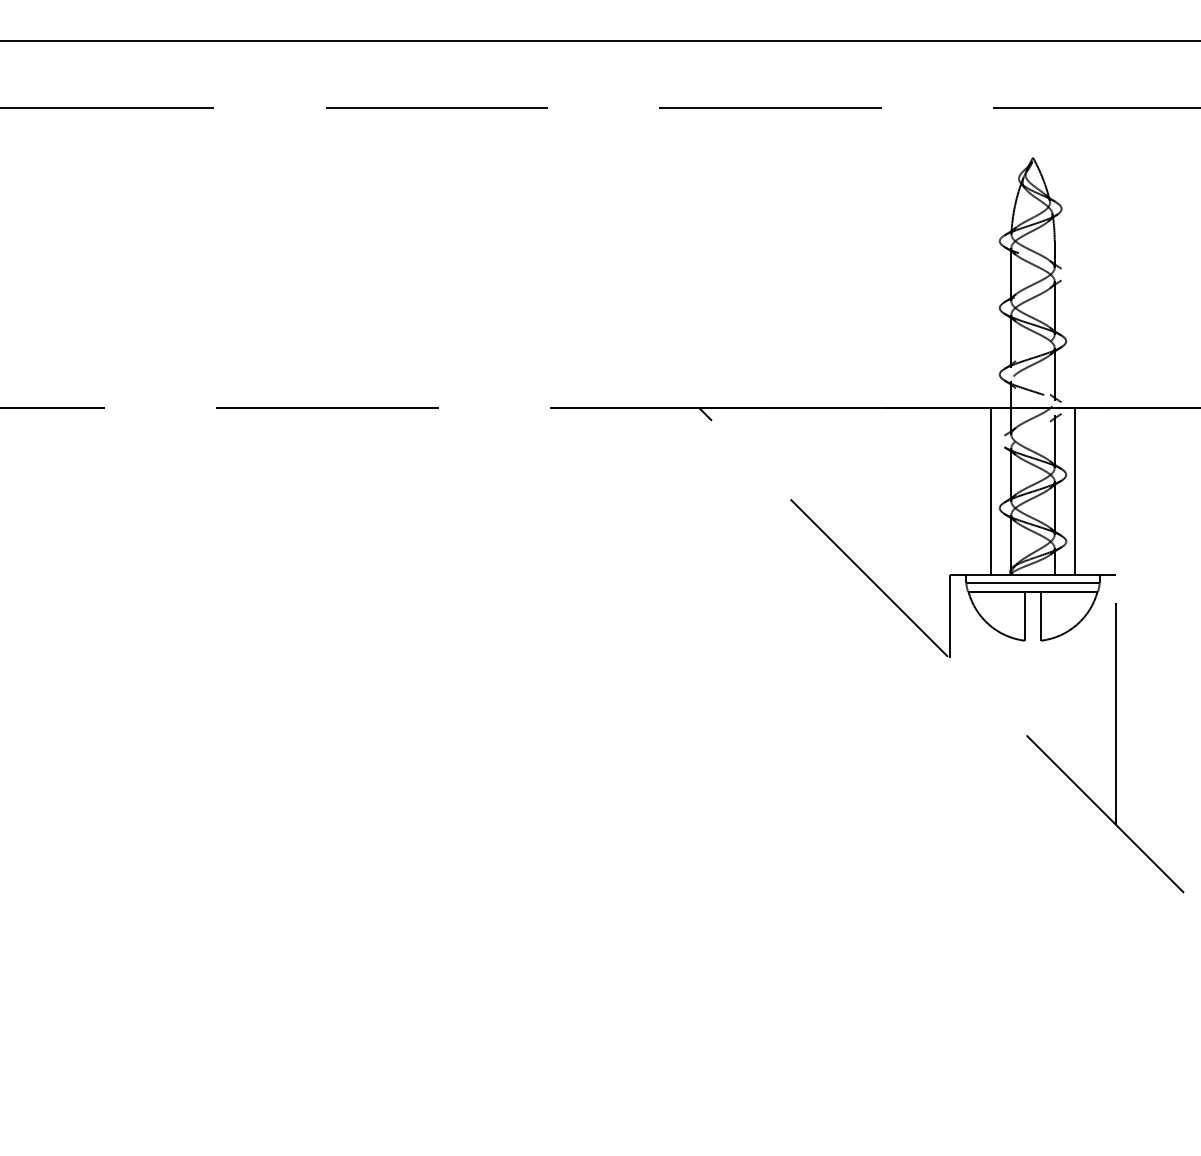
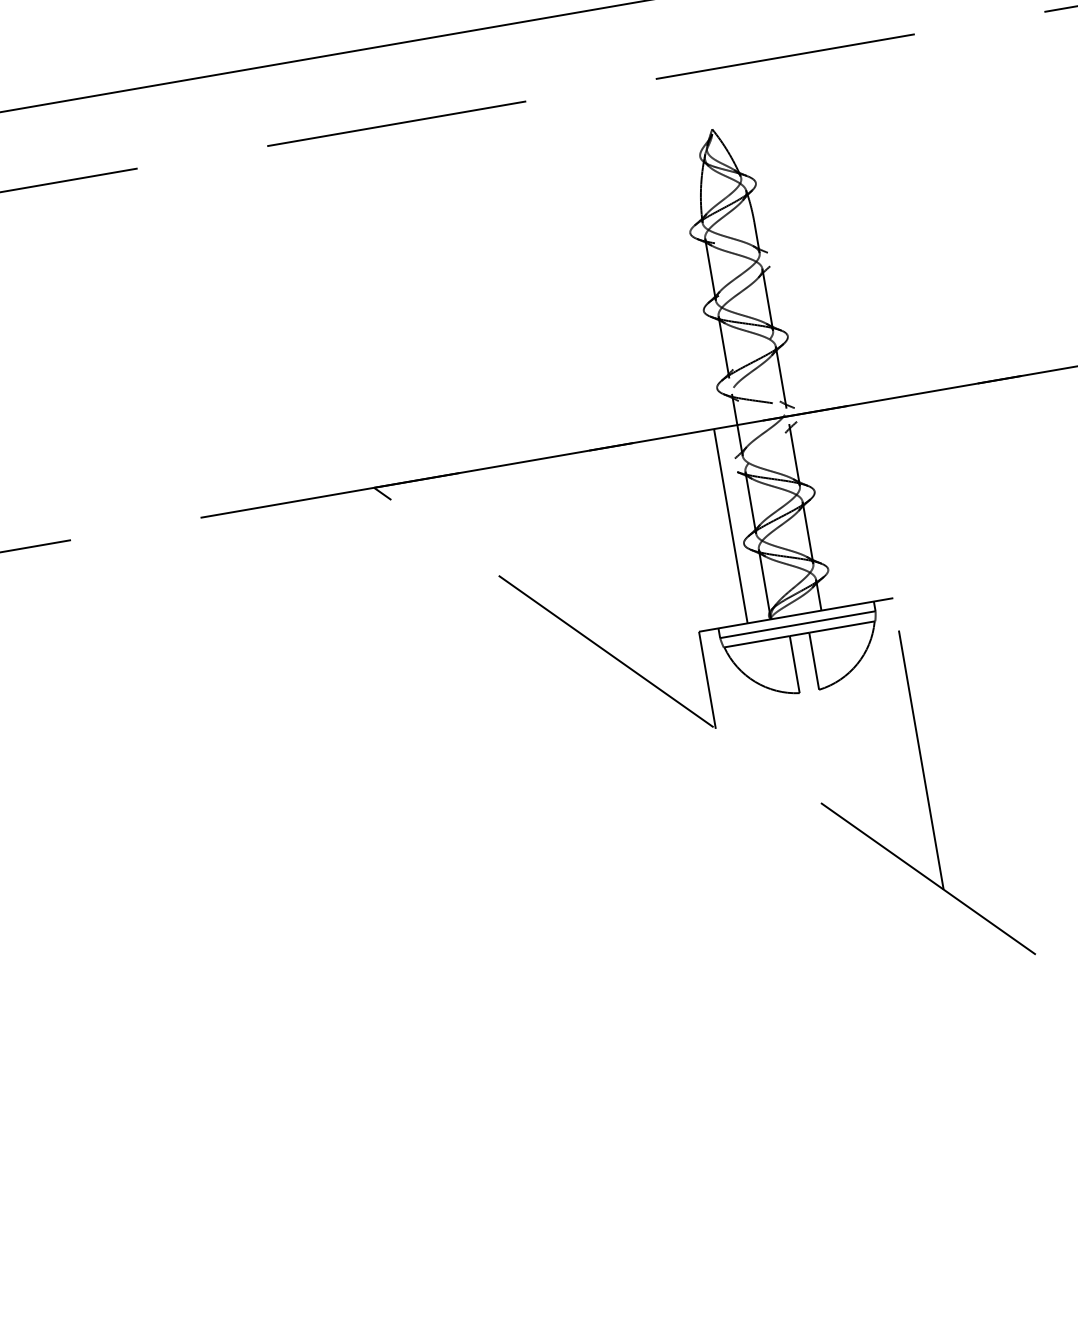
line: (1074, 491) -> (827, 509), removed

